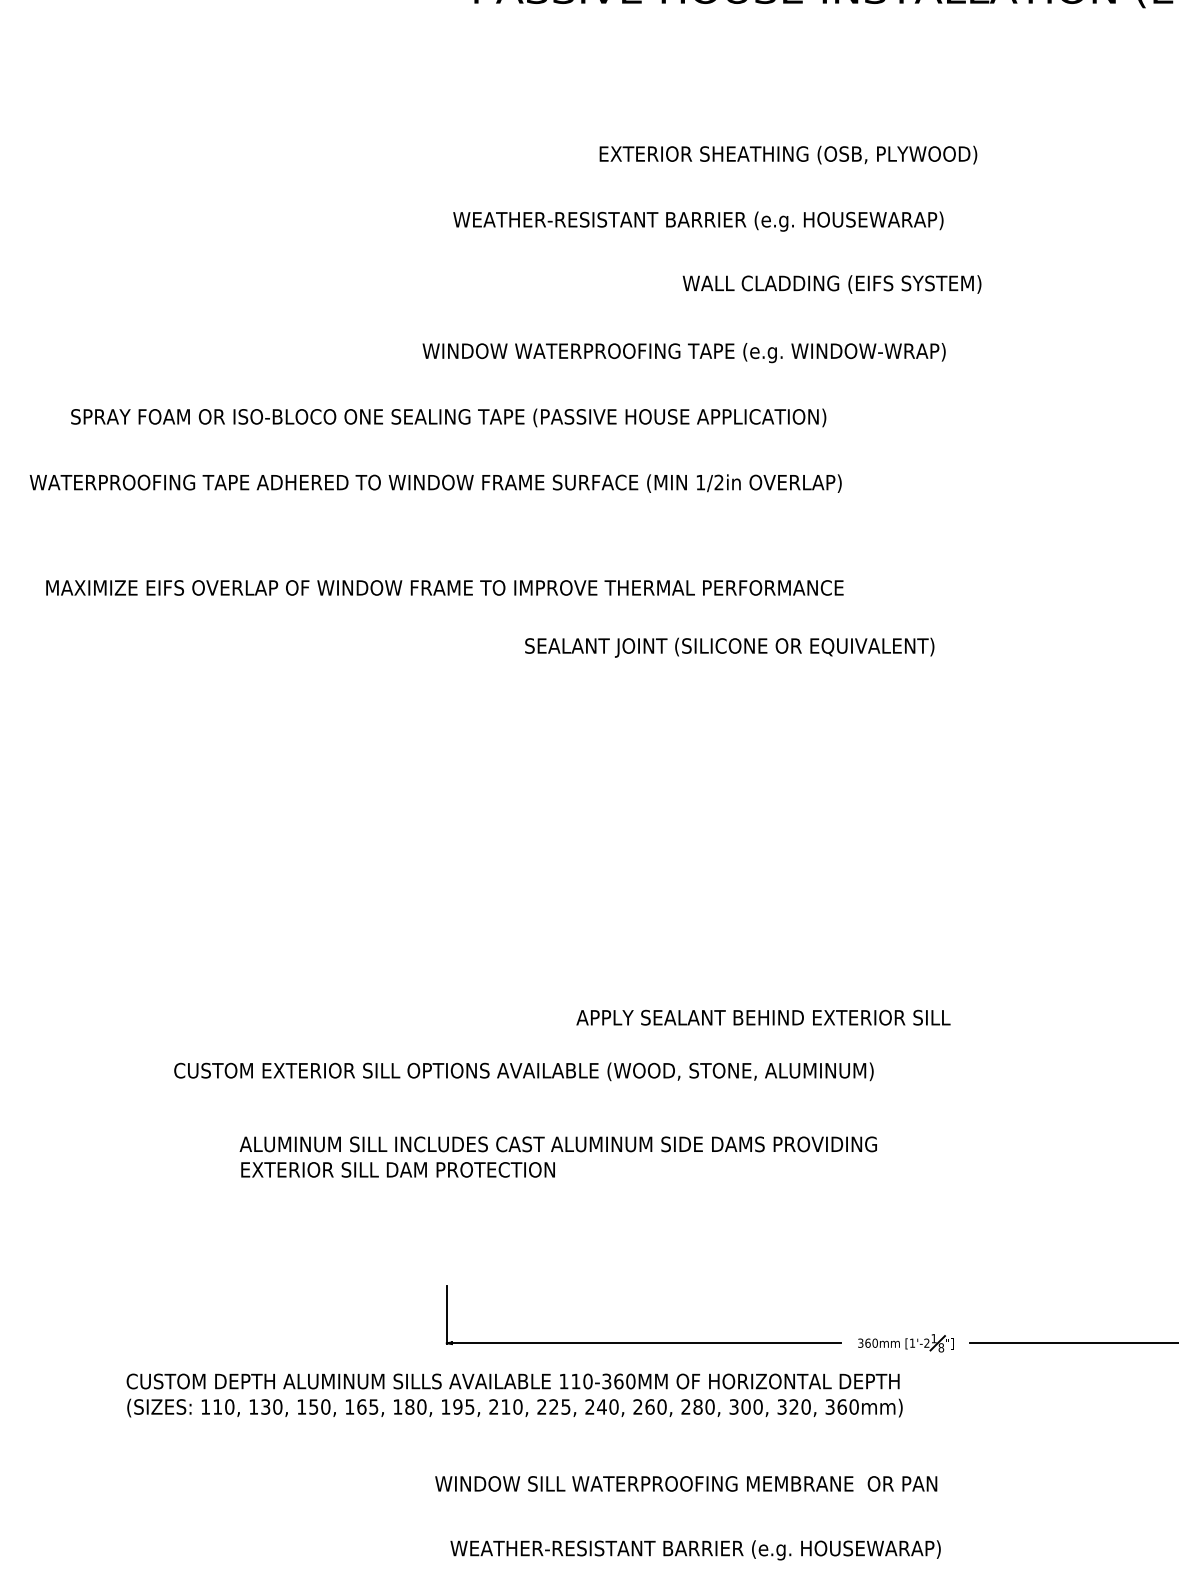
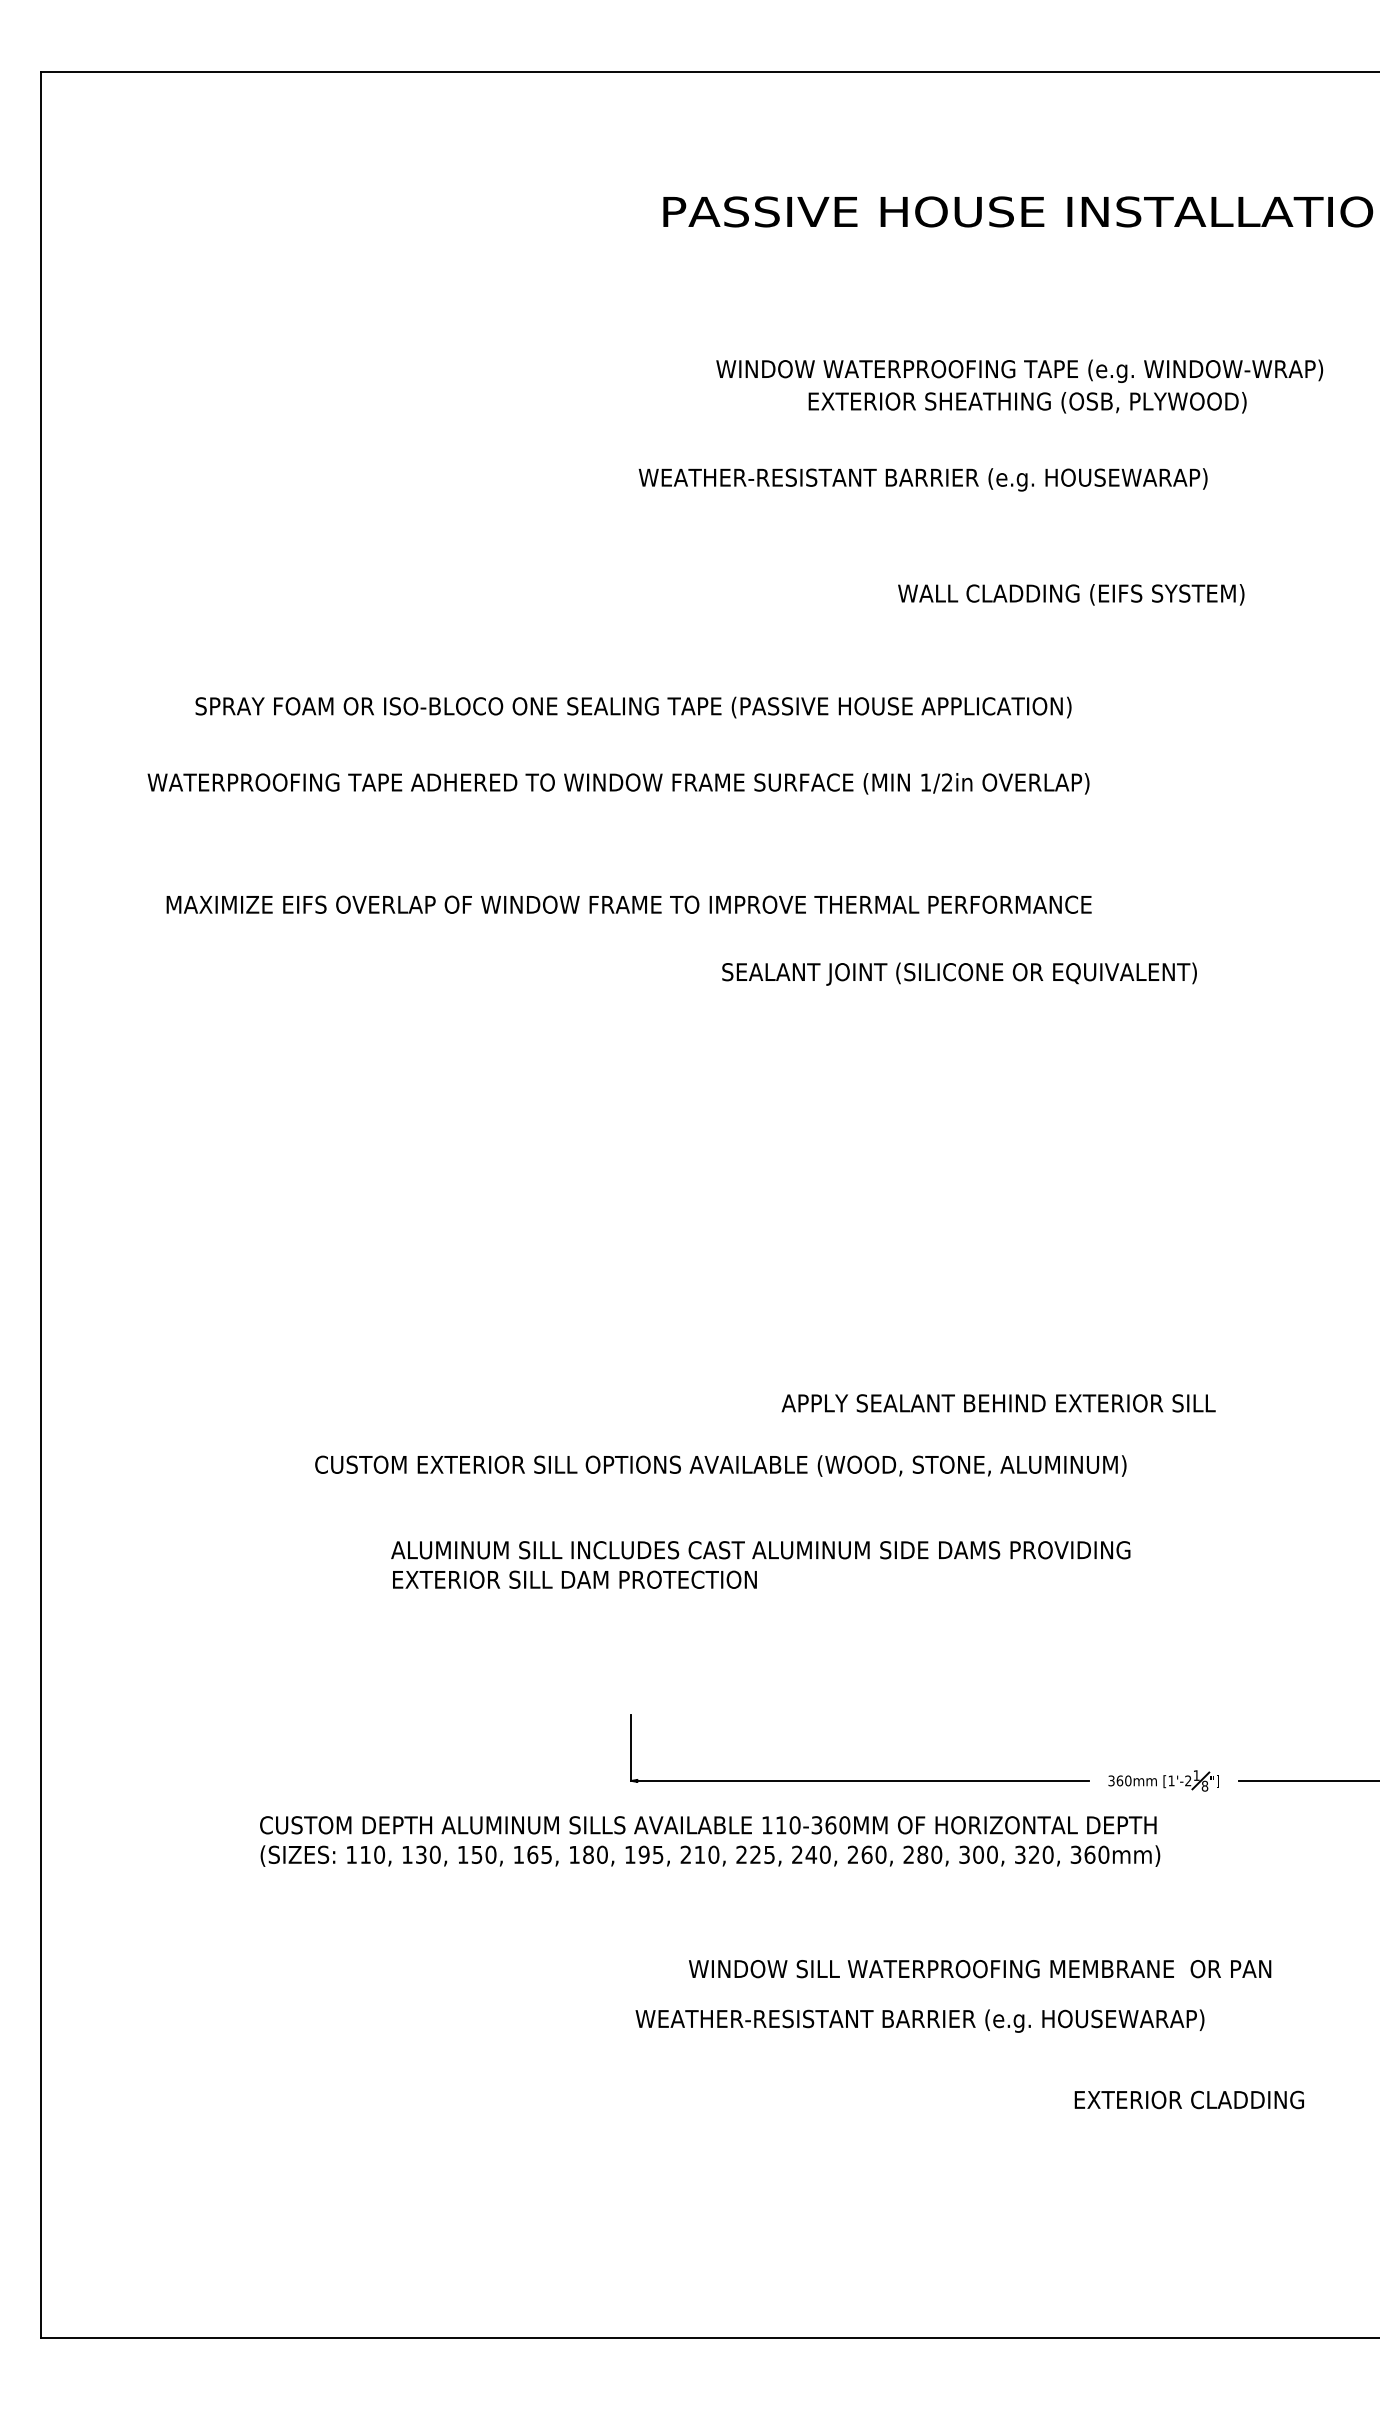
text: (832, 284) -> (1071, 594), moved
text: (684, 352) -> (1019, 370), moved
text: (686, 1484) -> (980, 1969), moved

